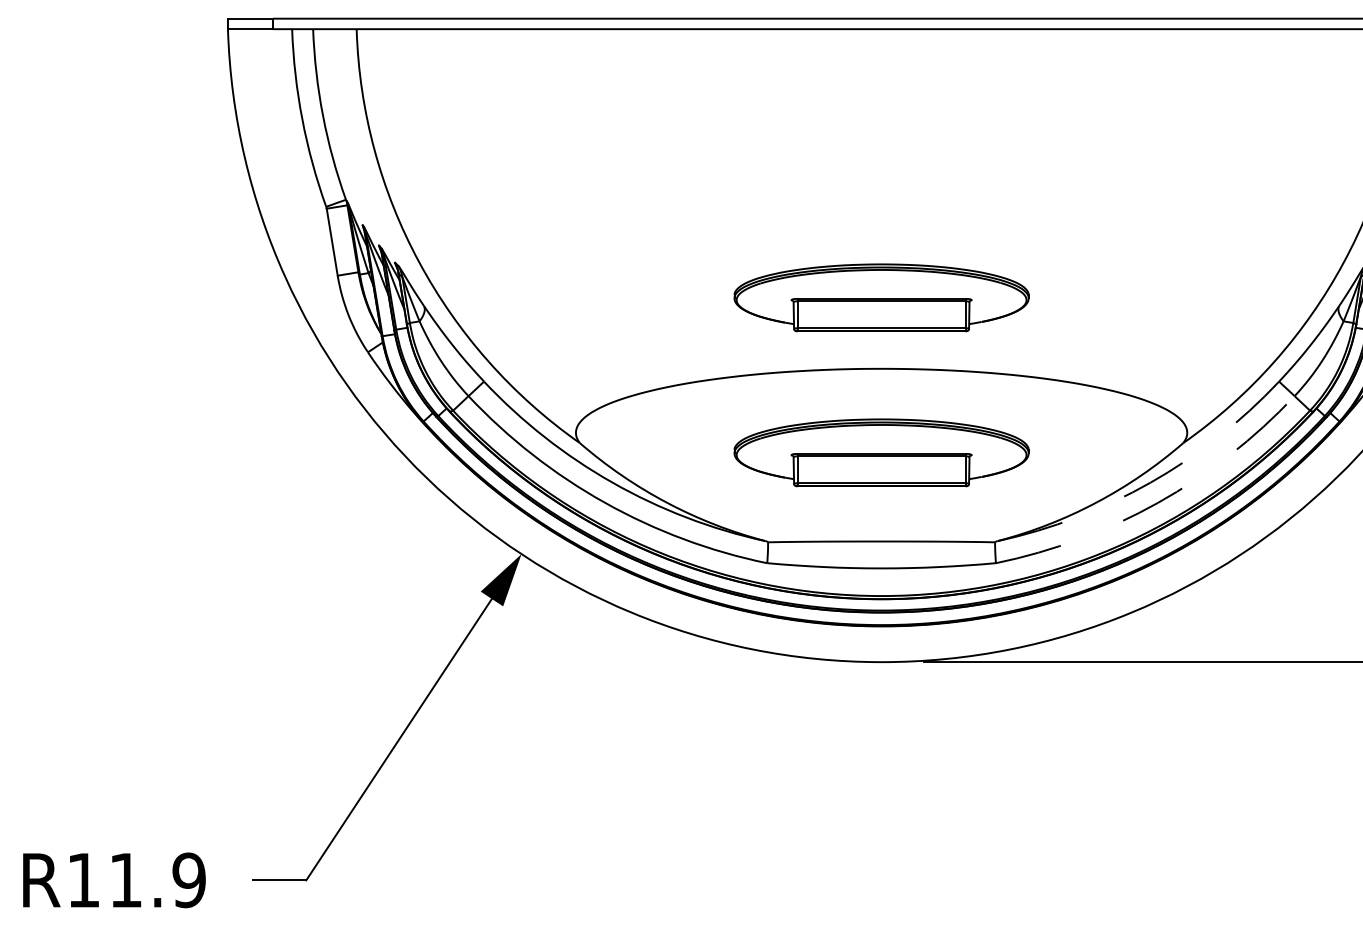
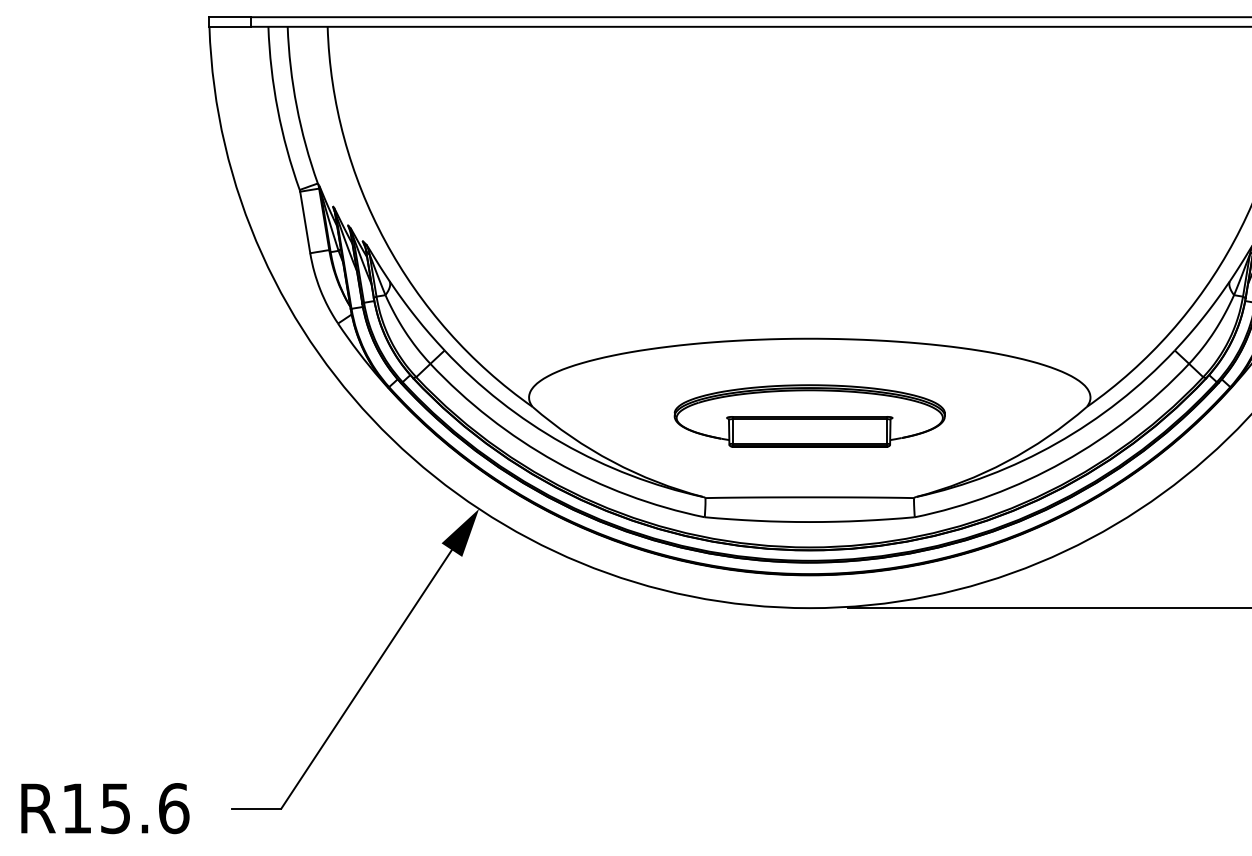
part: (881, 297) -> (809, 273), removed
arc: (1150, 482) -> (1056, 443), dashed -> solid
arc: (1158, 502) -> (1064, 461), dashed -> solid
text: (158, 880) -> (145, 808), R11.9 -> R15.6

